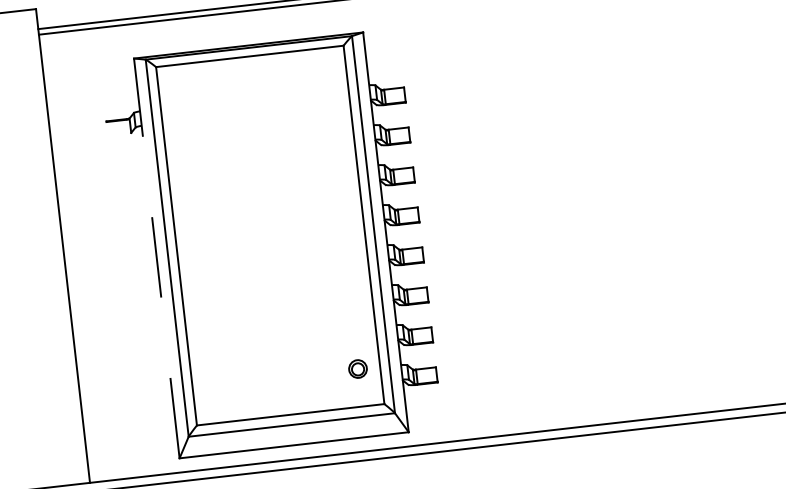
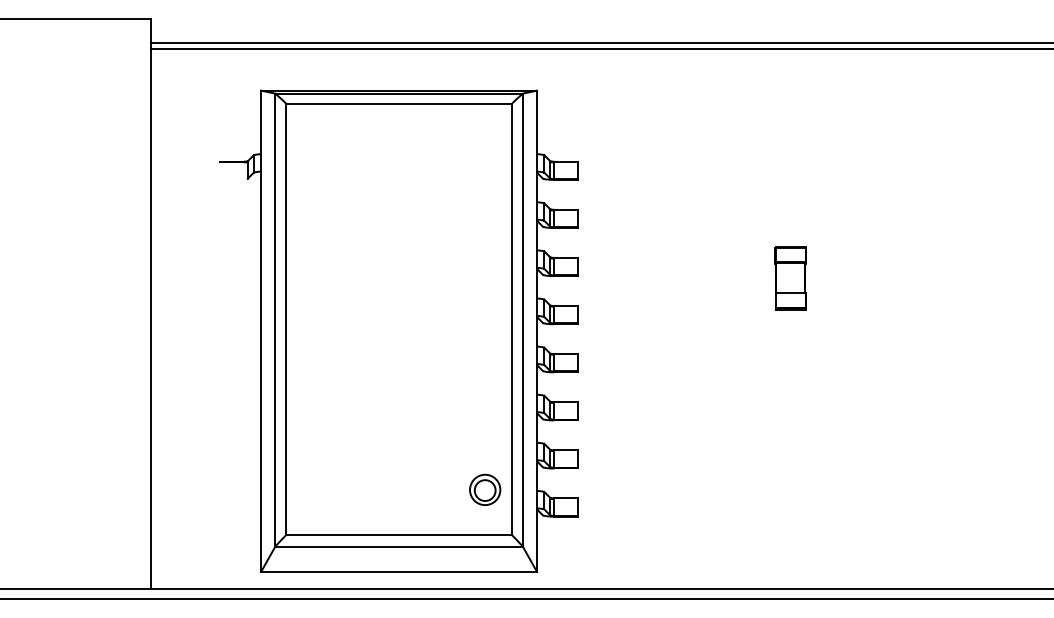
part: (591, 164) -> (790, 278), added
line: (157, 258) -> (261, 331), dashed -> solid
part: (358, 368) -> (485, 489), size x1.43

